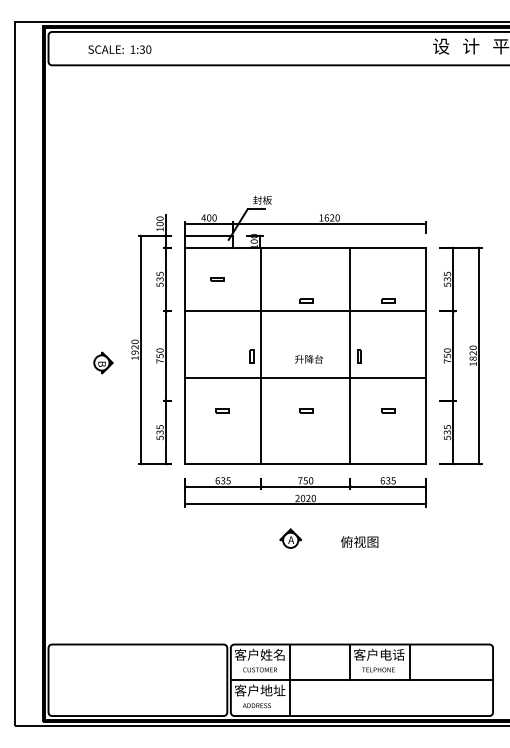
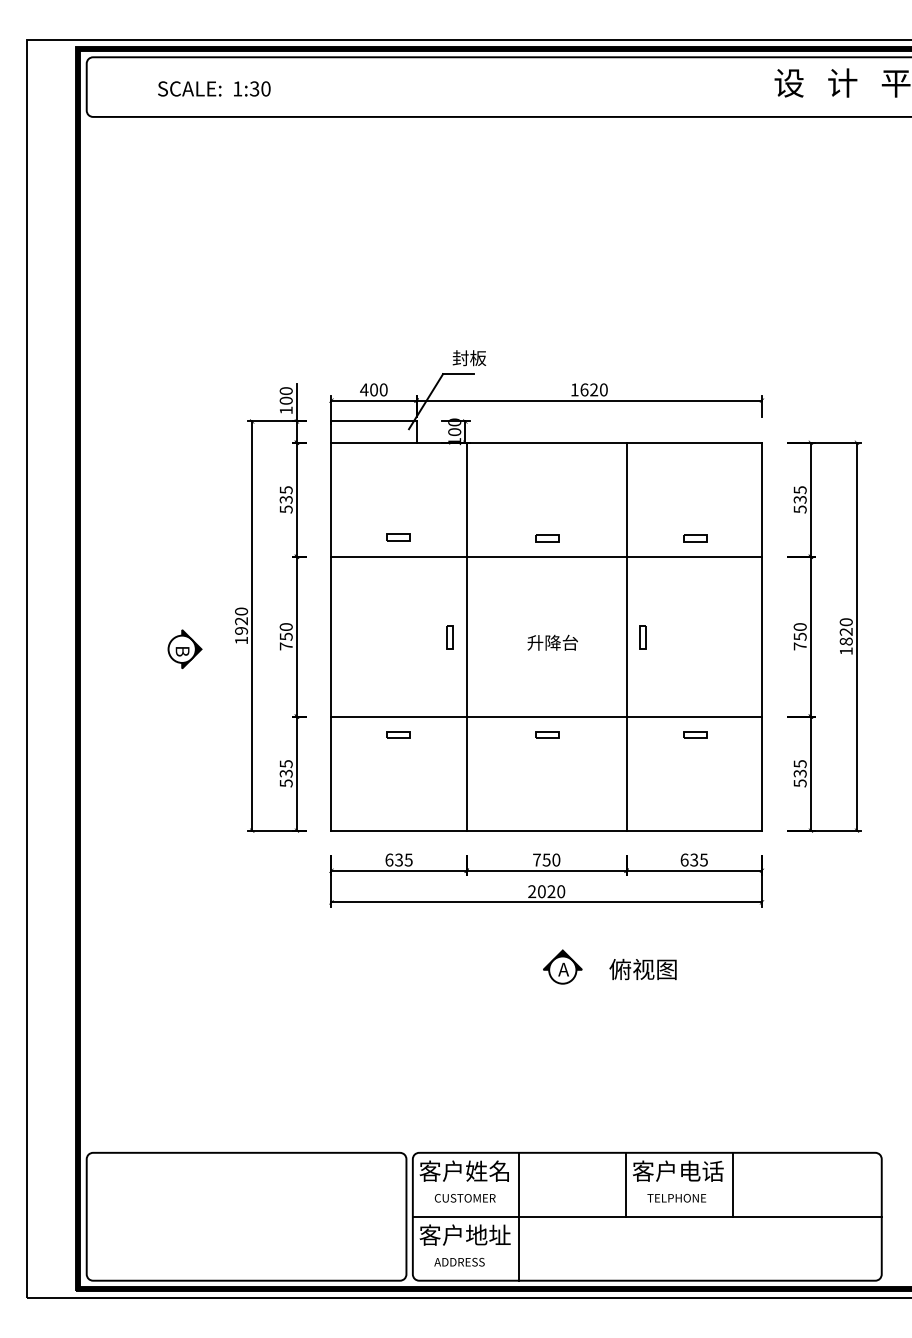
part: (217, 279) -> (397, 537), moved
line: (305, 377) -> (546, 716), moved
part: (290, 538) -> (562, 966), moved

